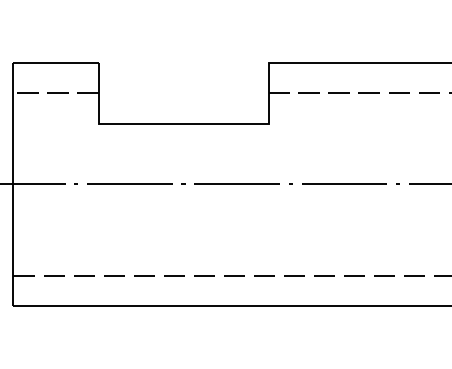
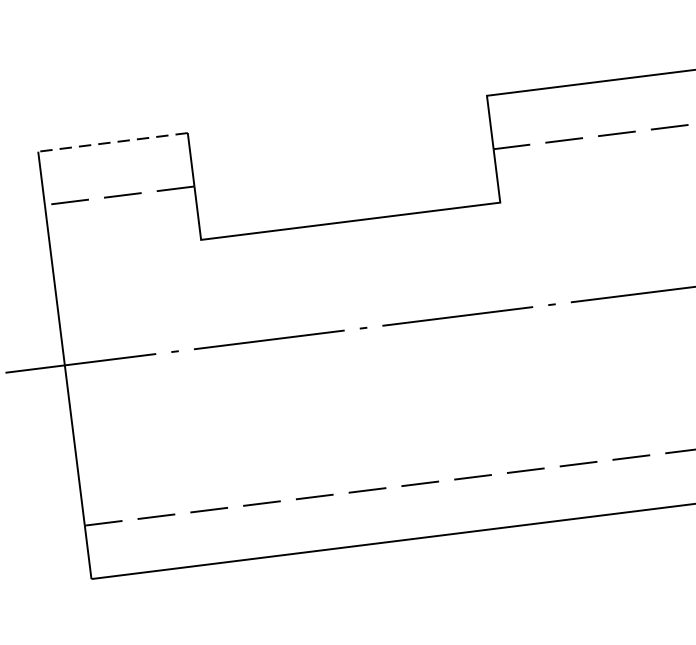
line: (56, 62) -> (113, 141), solid -> dashed

